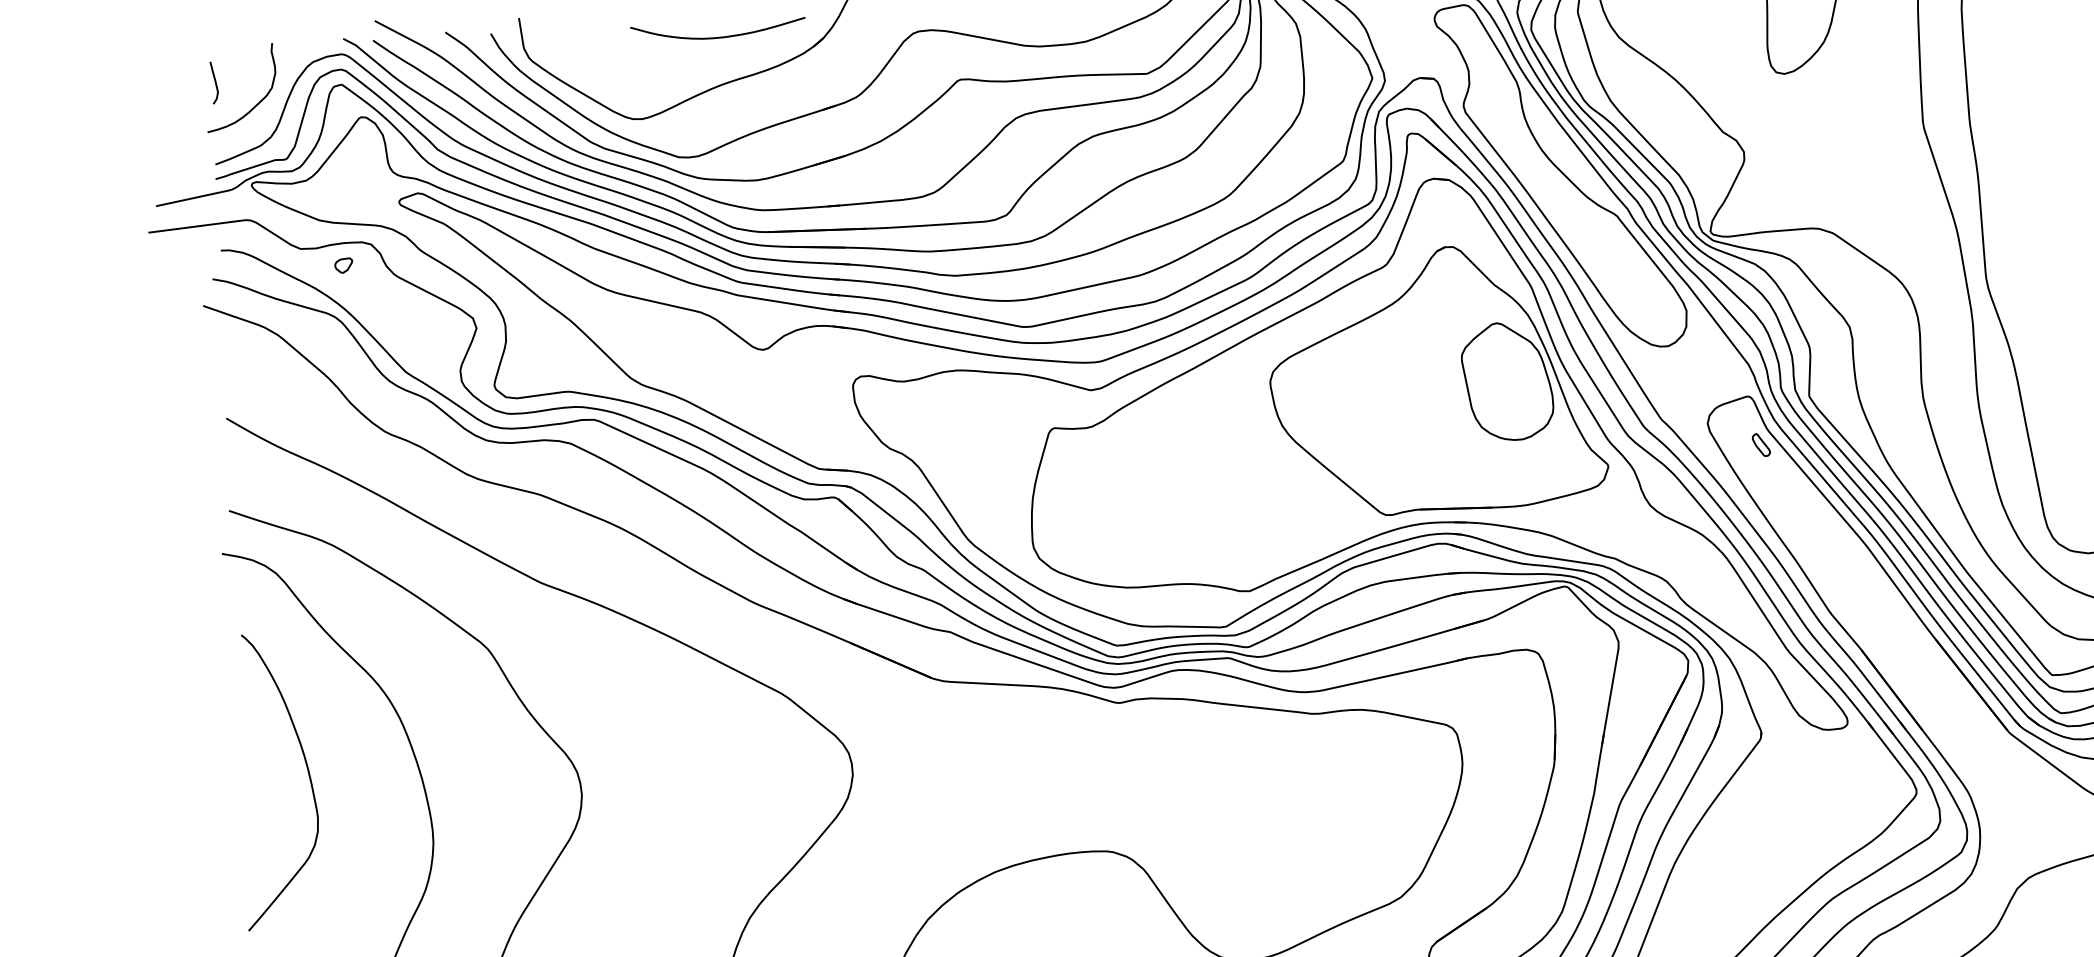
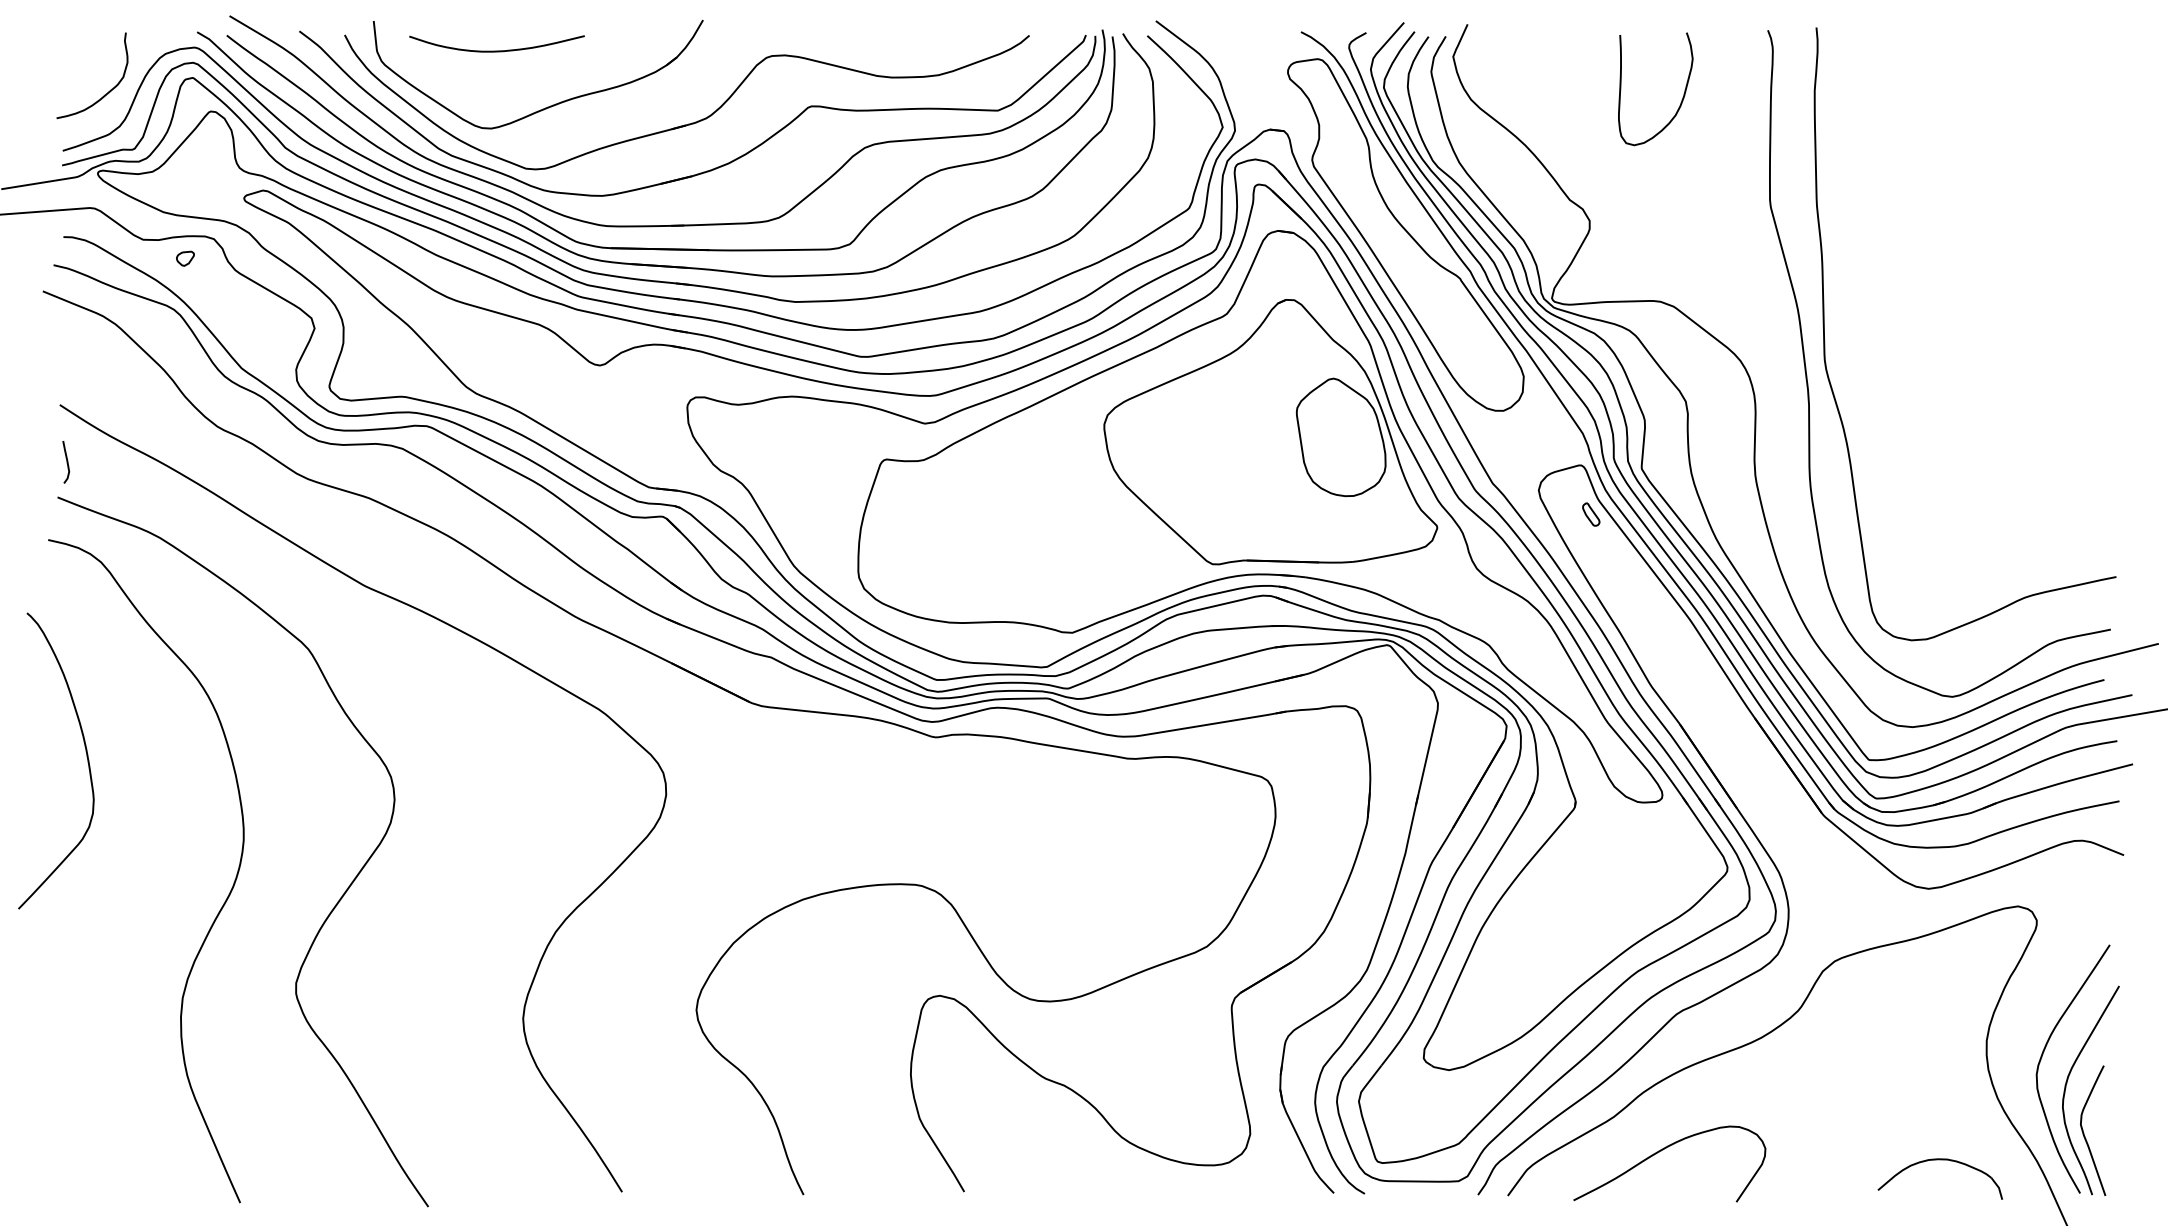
curve: (718, 36) -> (496, 50), moved
curve: (214, 83) -> (66, 462), moved
curve: (308, 776) -> (86, 757), moved

